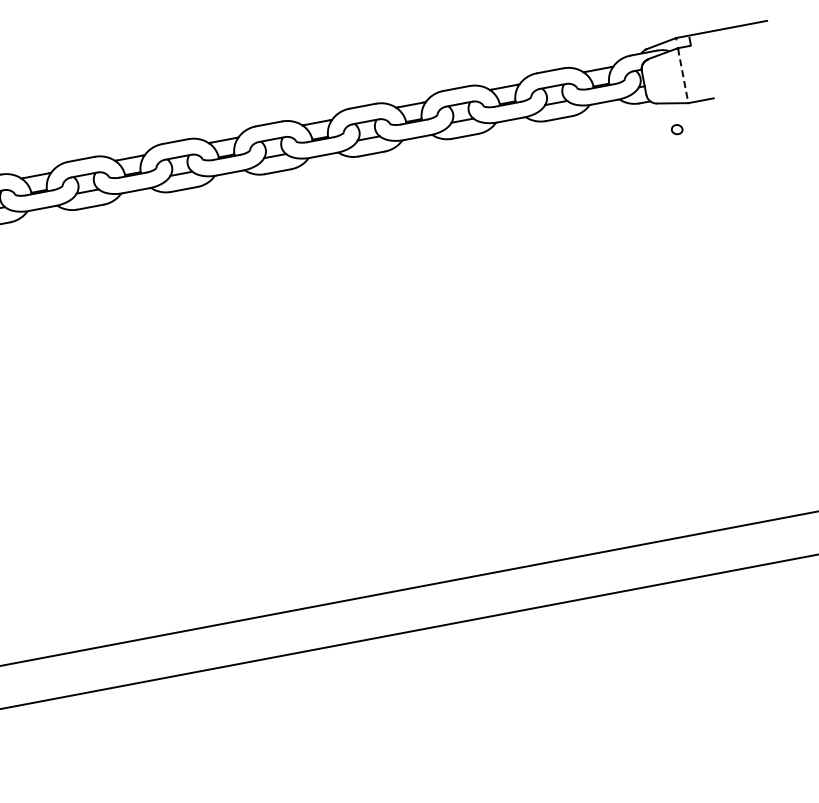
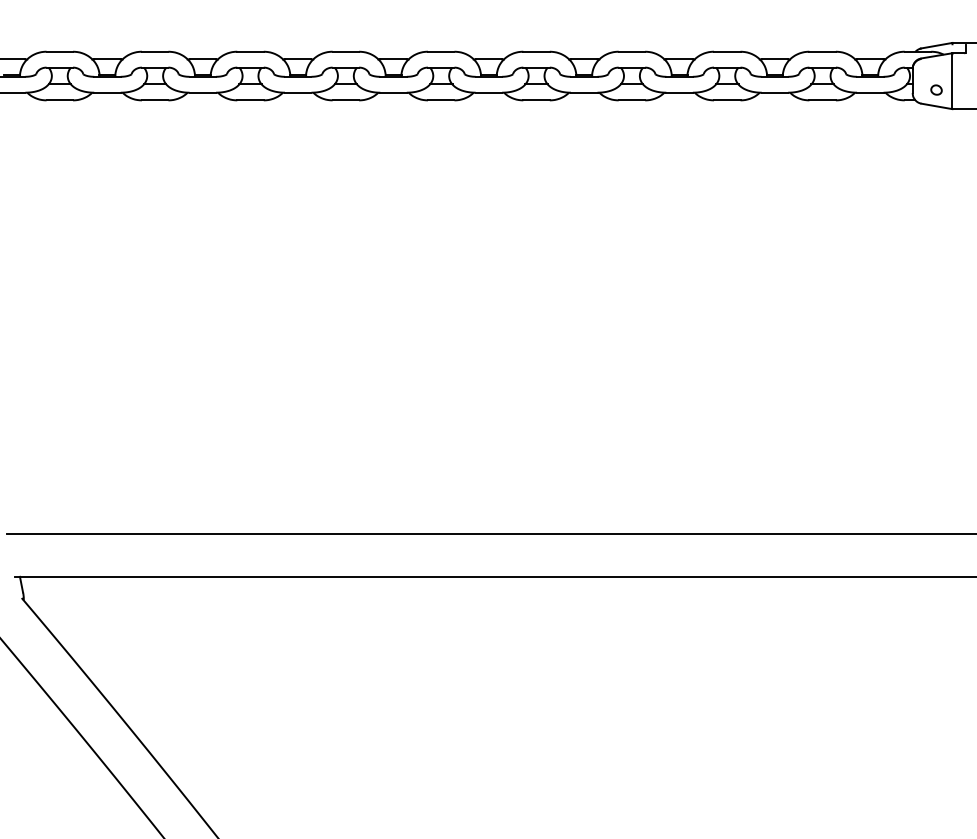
line: (683, 75) -> (952, 81), dashed -> solid
part: (677, 129) -> (936, 89), moved

